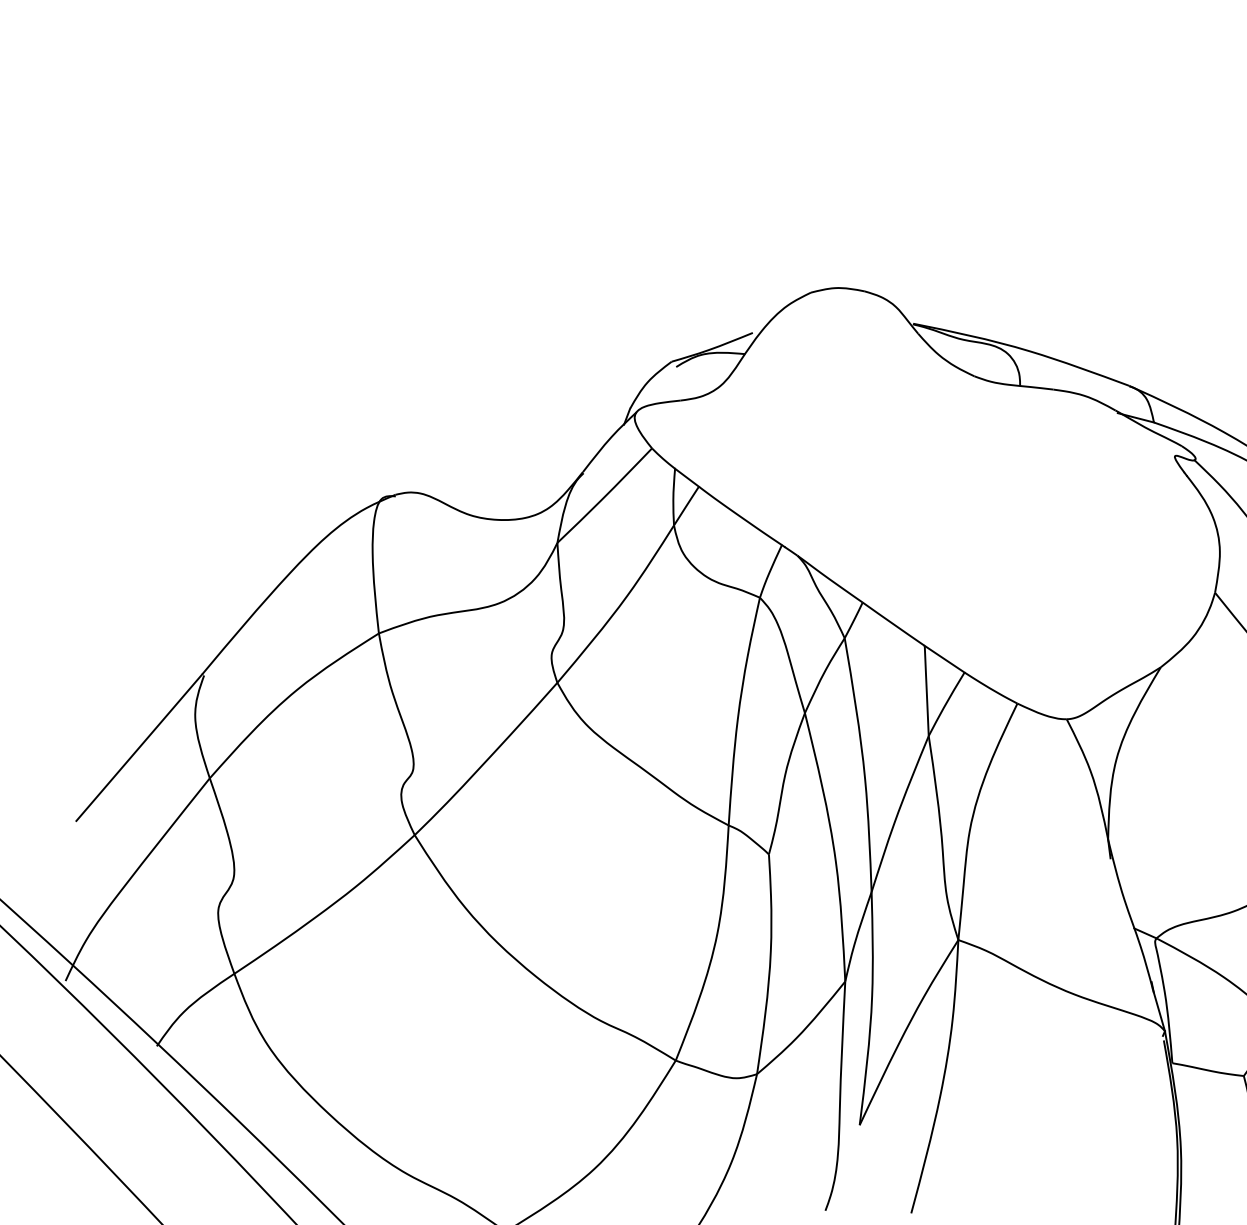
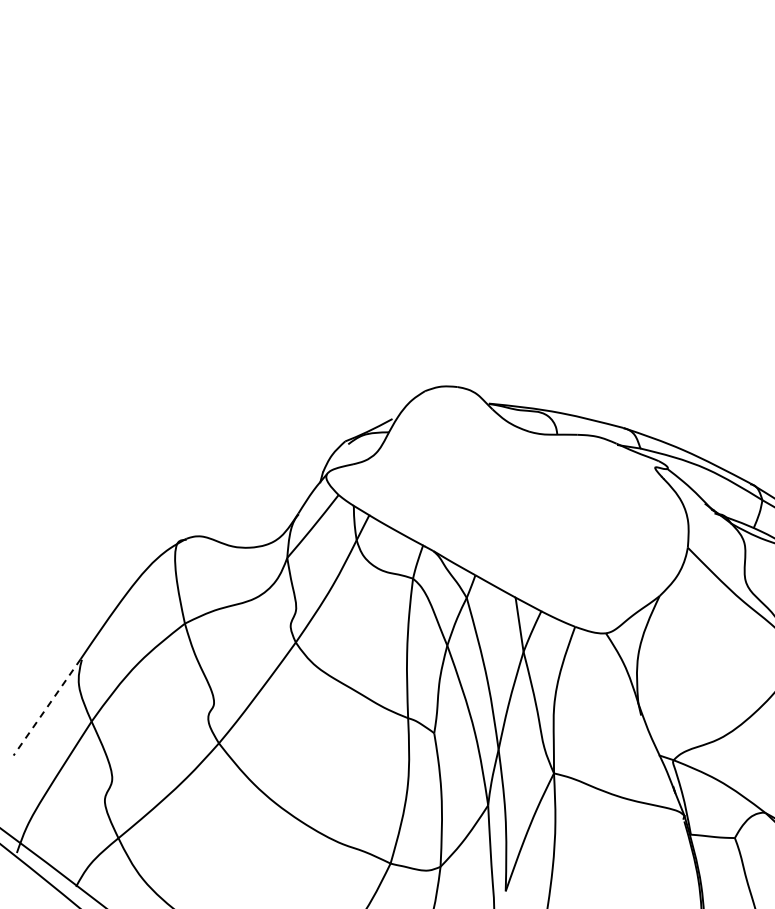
line: (139, 747) -> (47, 707), solid -> dashed

